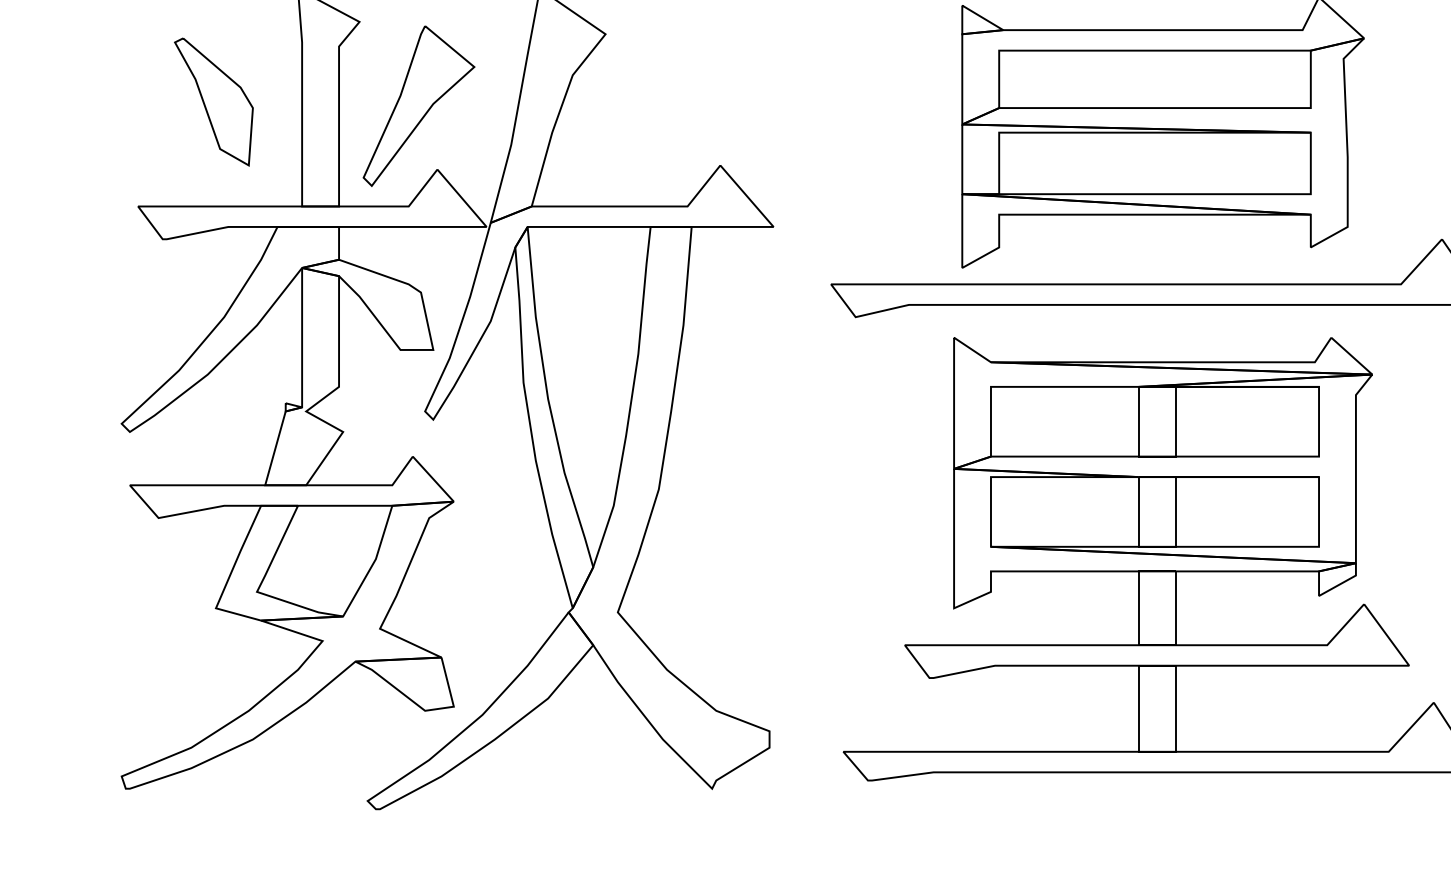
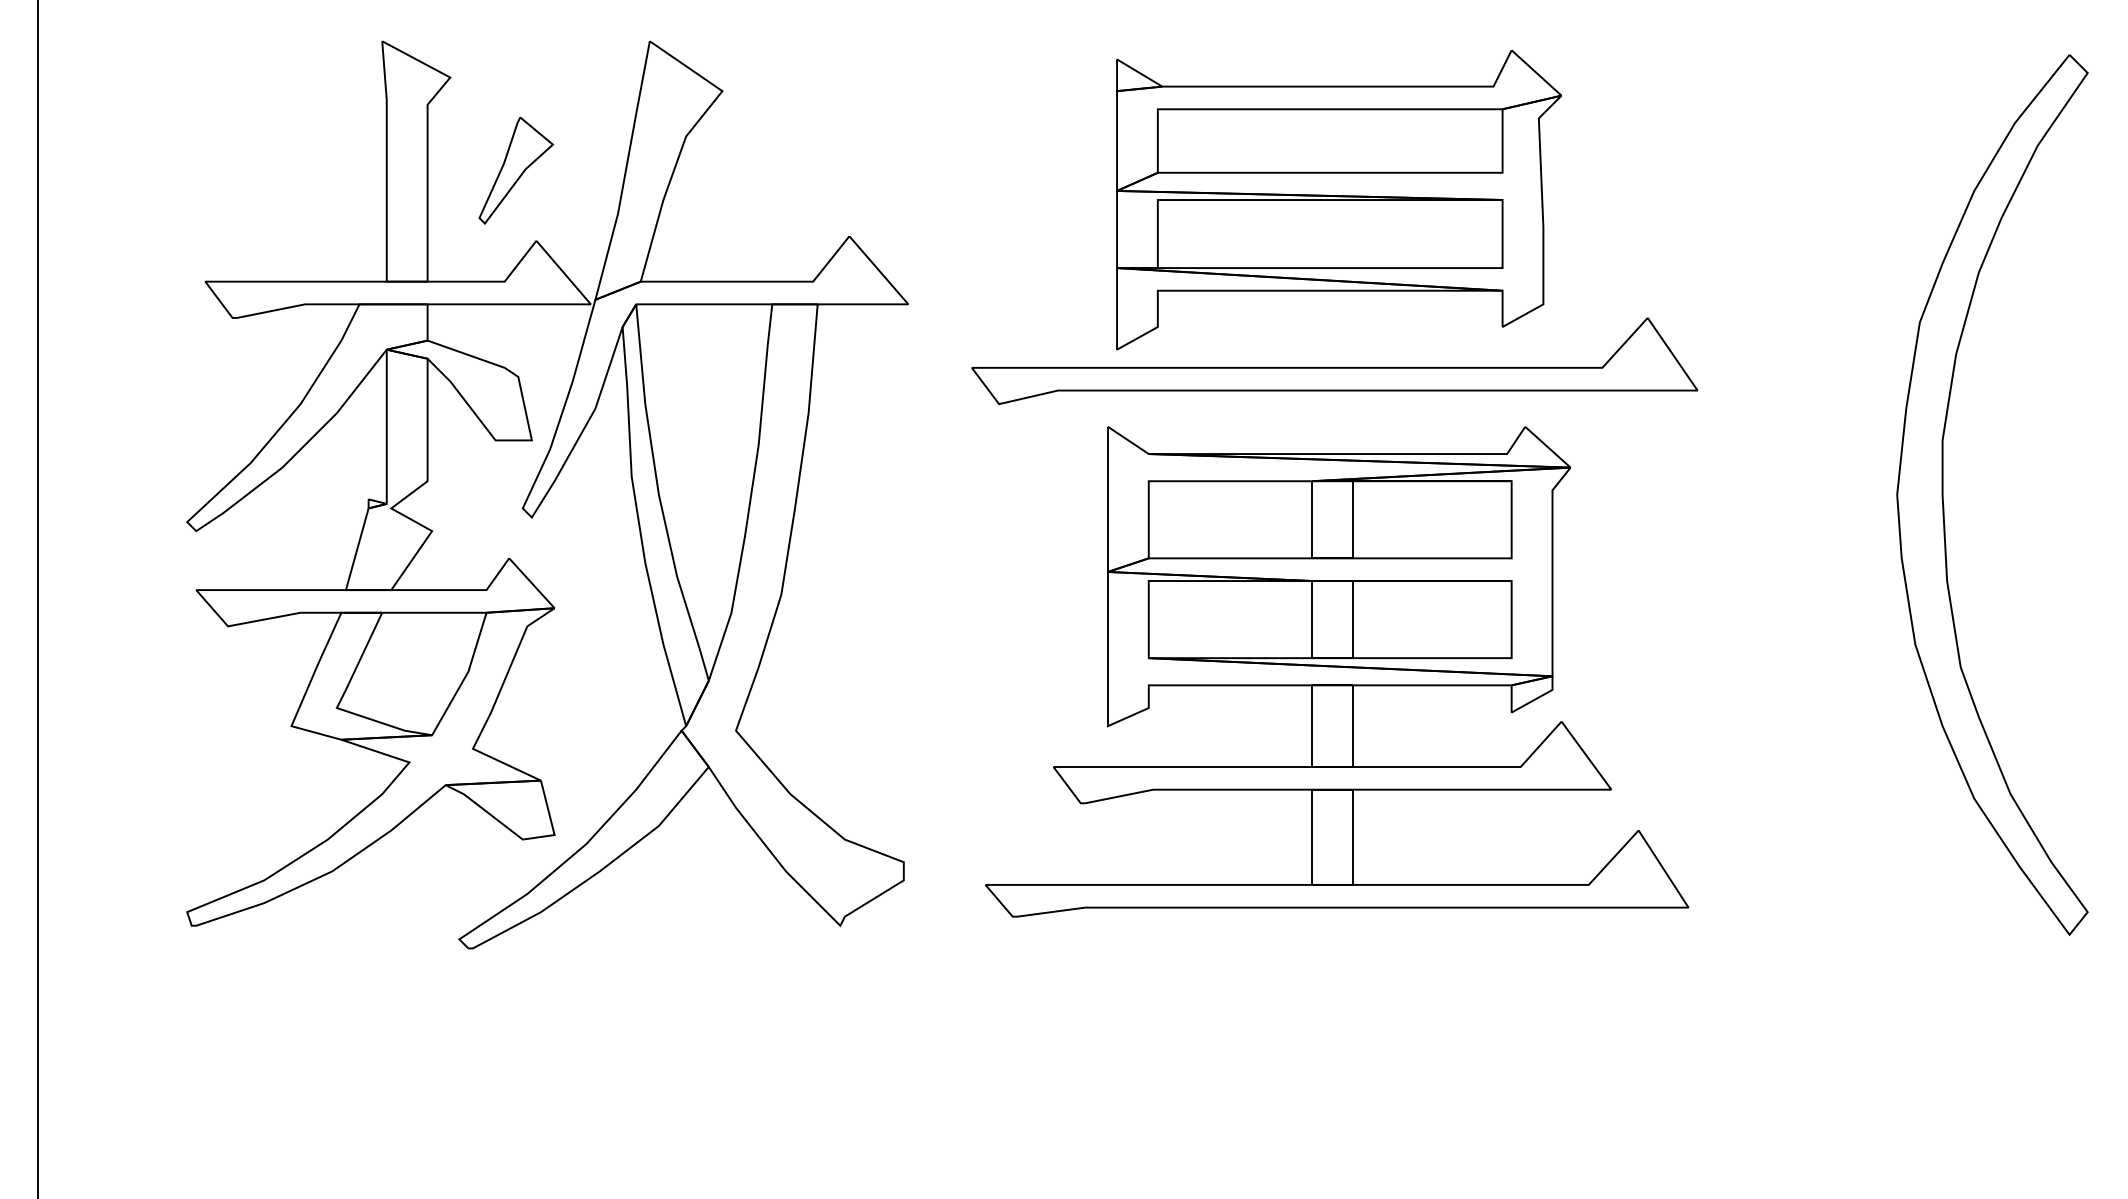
part: (214, 102) -> (289, 166), removed
part: (419, 105) -> (516, 170), size x0.6

